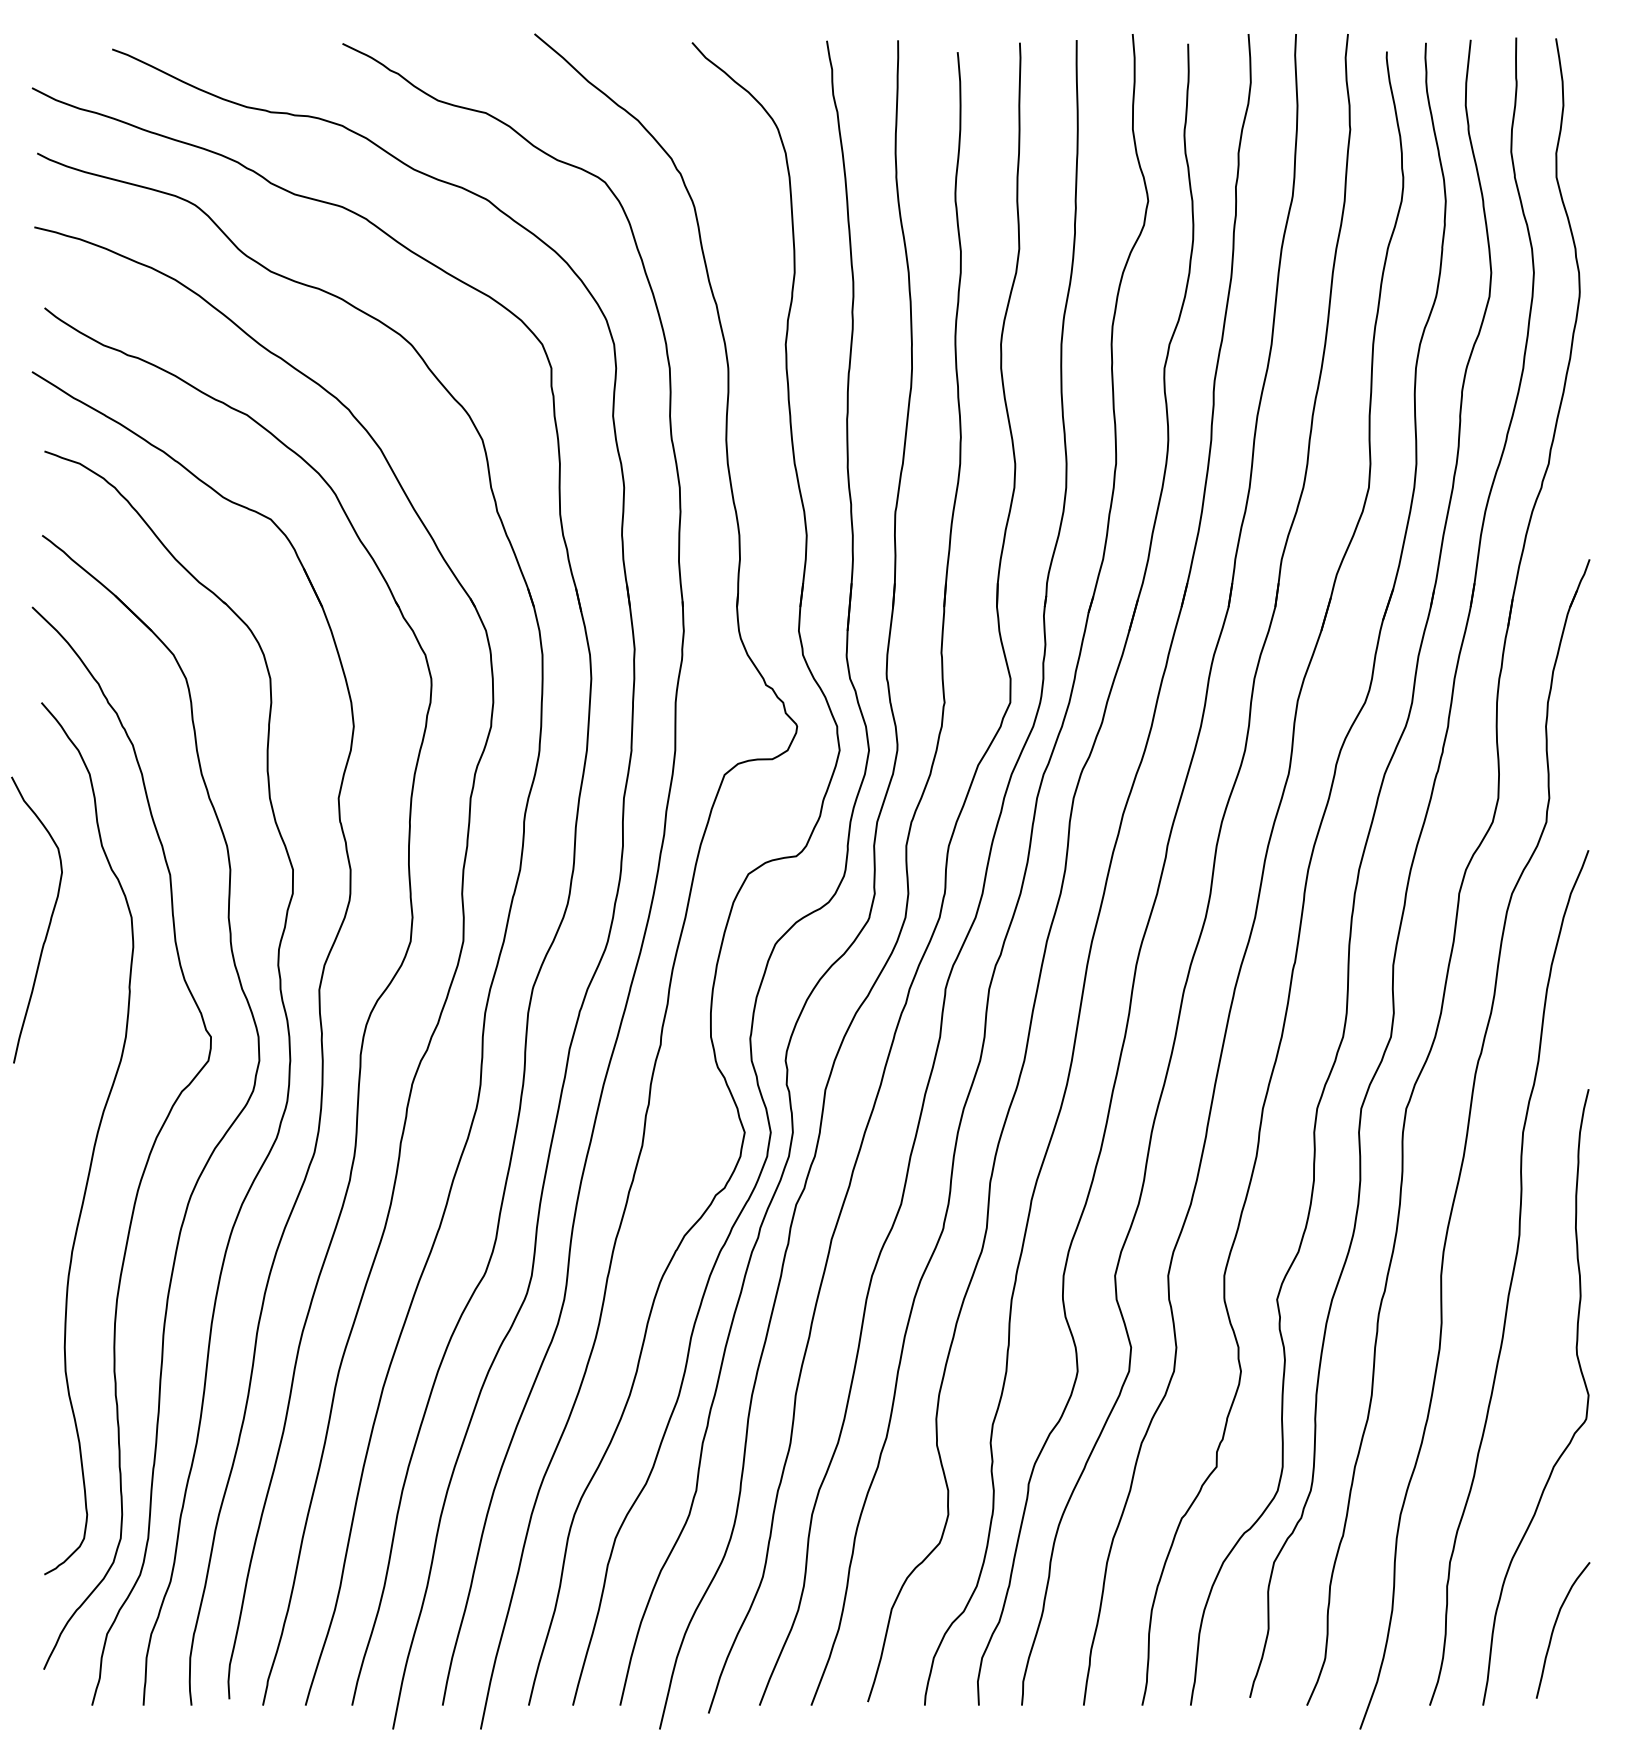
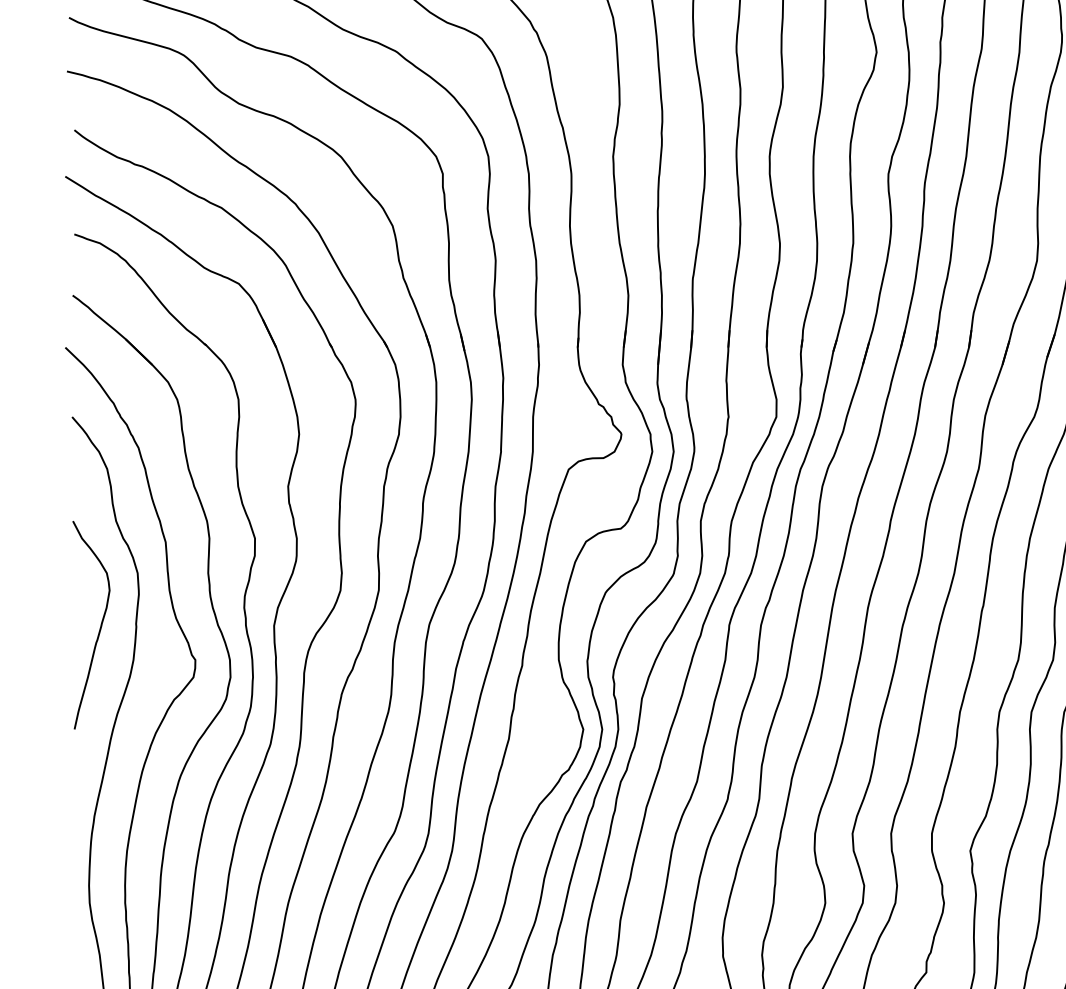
curve: (48, 924) -> (99, 628), moved

